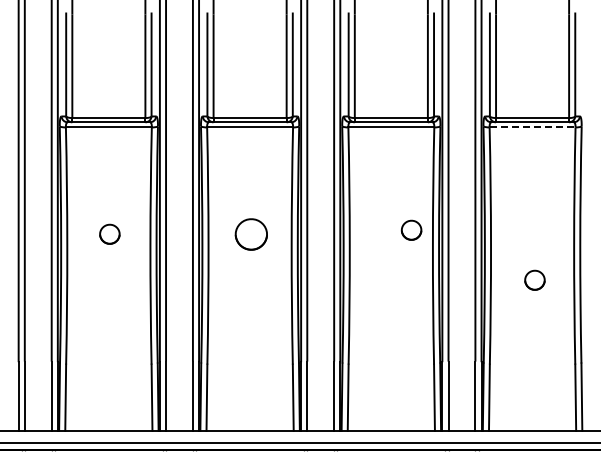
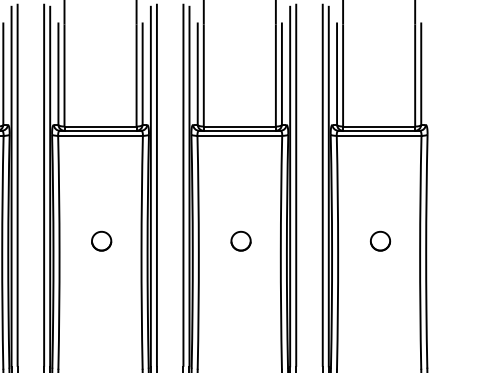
line: (532, 127) -> (379, 135), dashed -> solid
part: (411, 229) -> (240, 240), moved
part: (250, 233) -> (100, 240), size x0.62
part: (534, 279) -> (380, 240), moved

